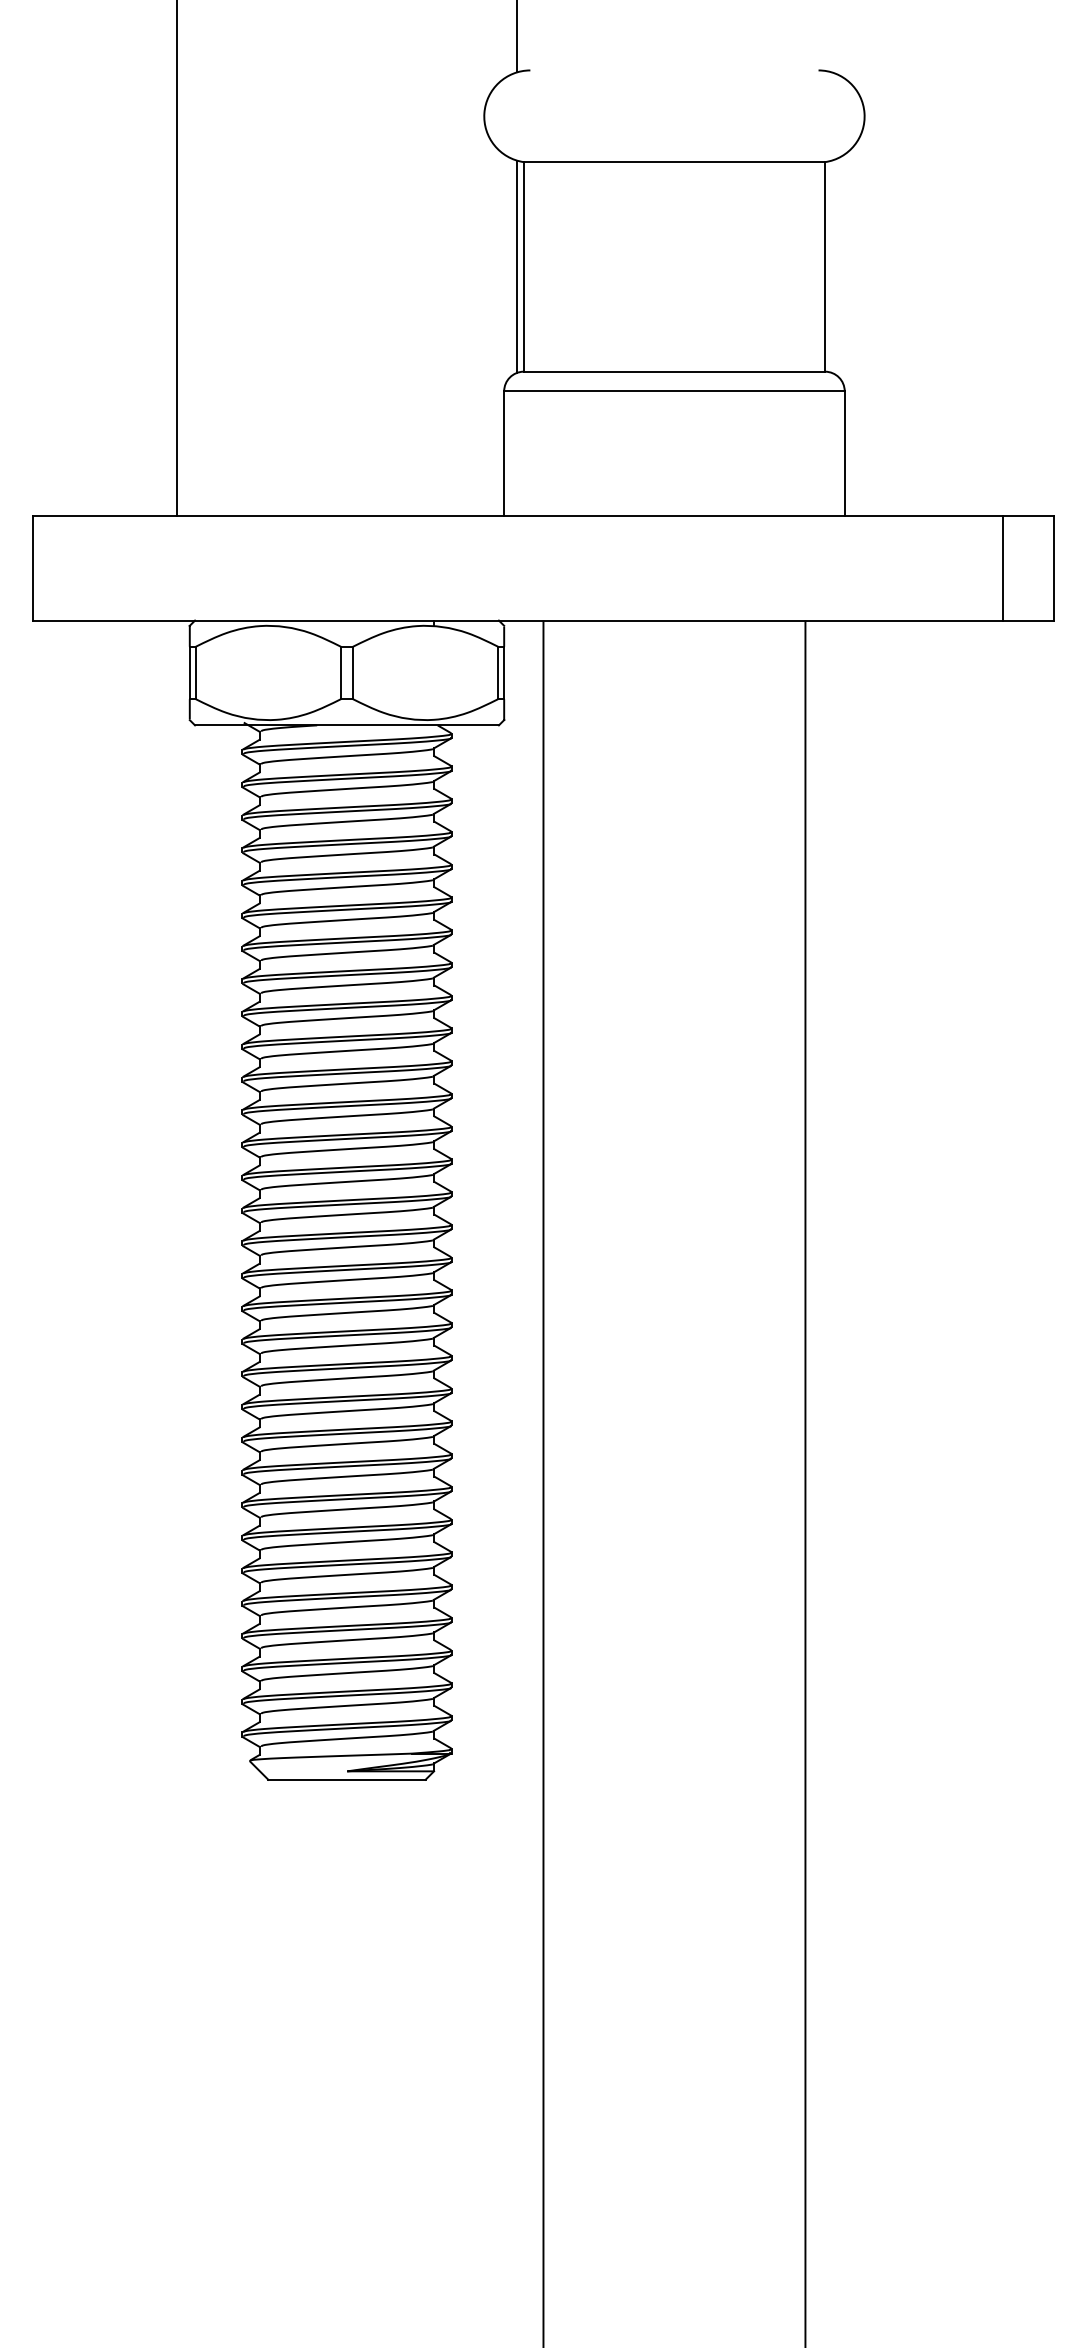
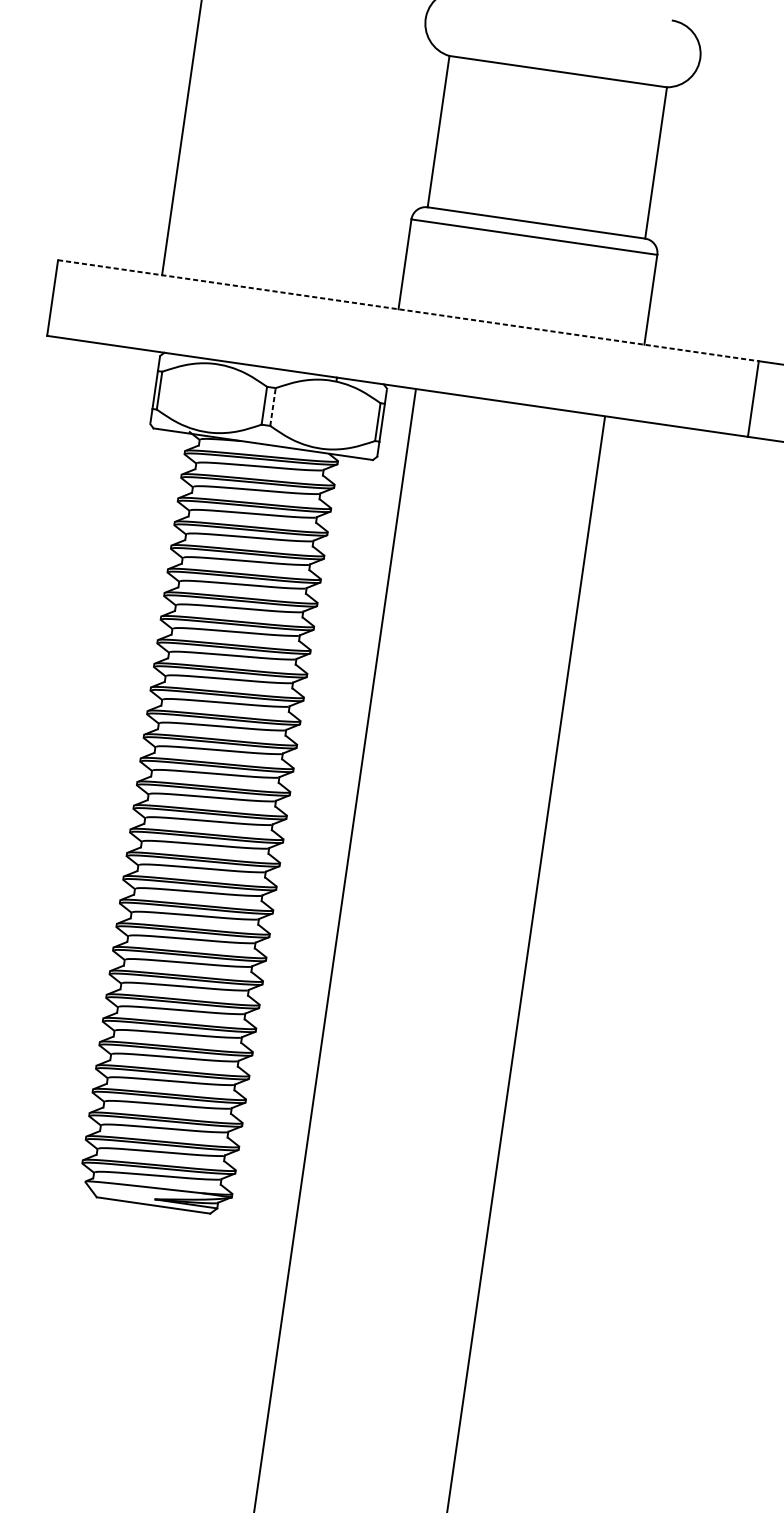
line: (517, 266) -> (434, 130), removed
line: (518, 515) -> (408, 310), solid -> dashed
line: (352, 672) -> (272, 406), solid -> dashed

